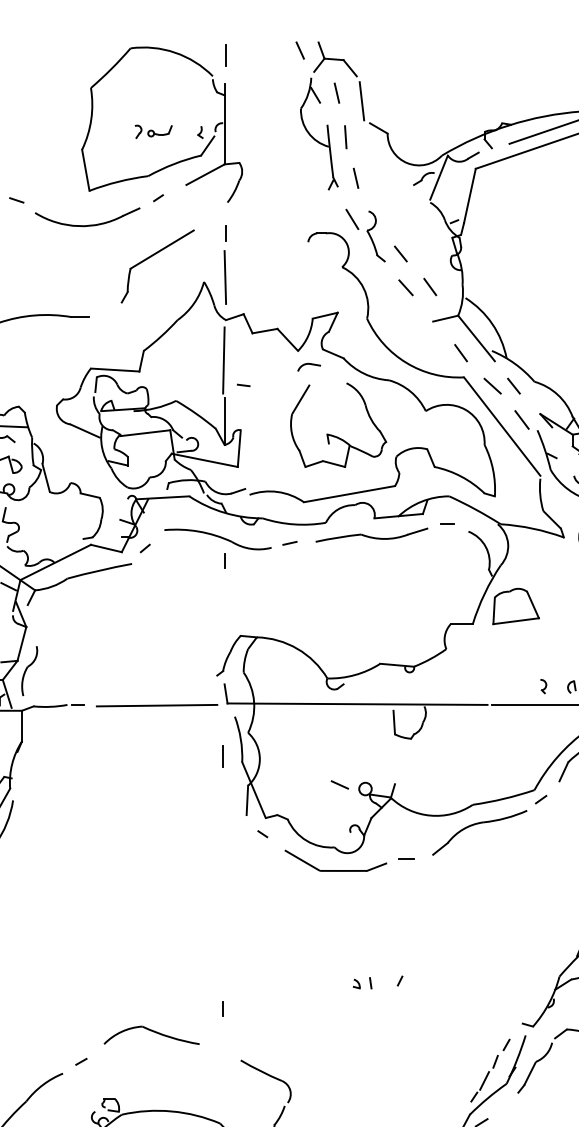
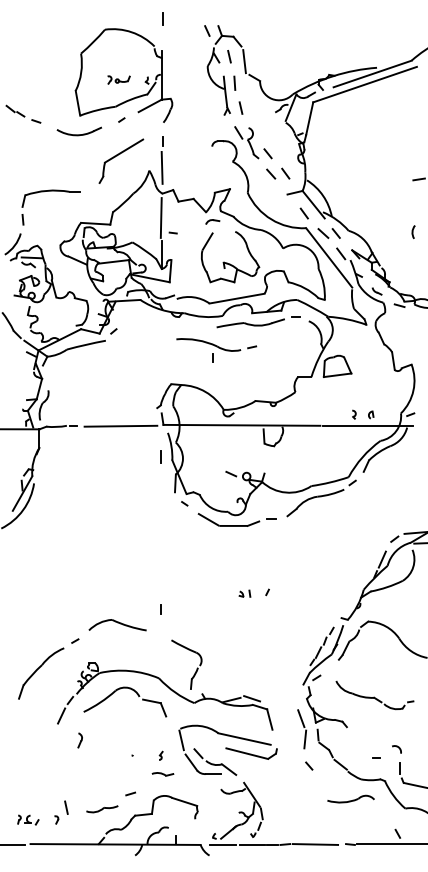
line: (225, 54) -> (162, 18), moved
part: (88, 217) -> (79, 131), size x0.7
part: (230, 548) -> (216, 350), moved

